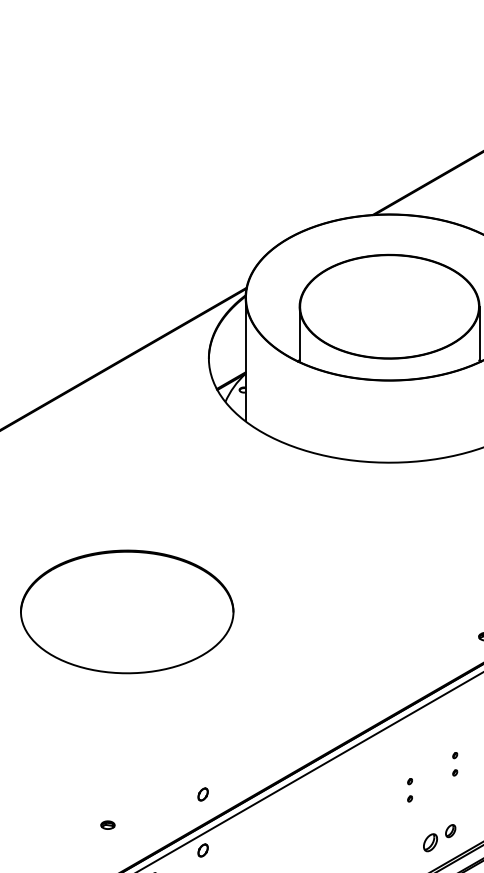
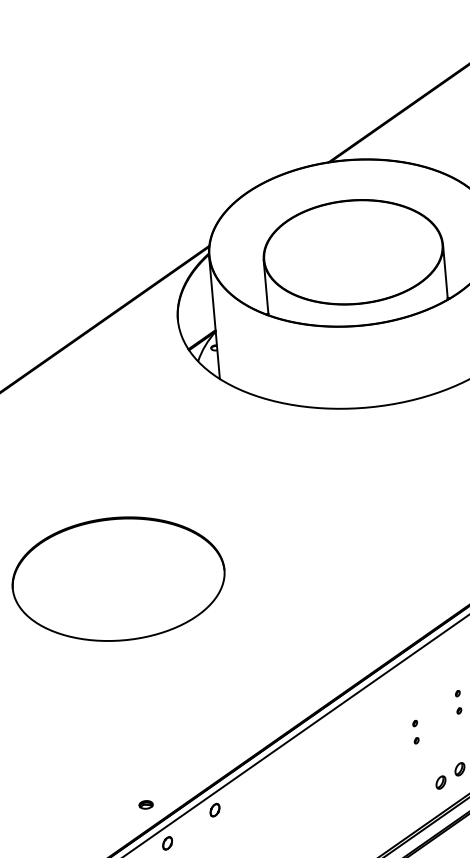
part: (202, 794) -> (209, 754), removed
part: (107, 824) -> (145, 804), moved
part: (430, 842) -> (440, 782), size x0.71

